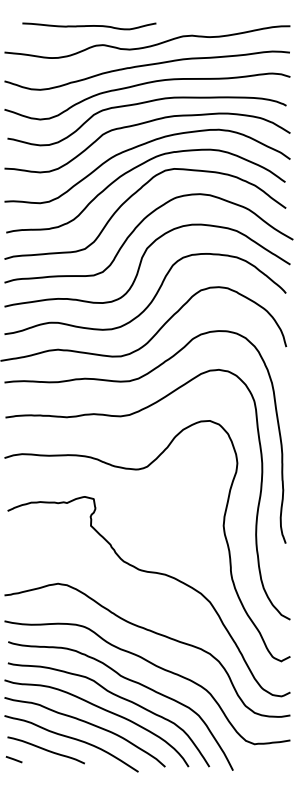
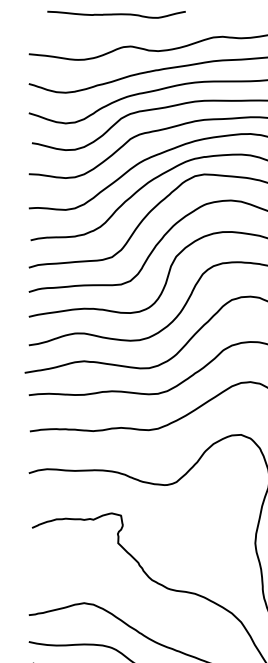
curve: (89, 26) -> (116, 14), moved

